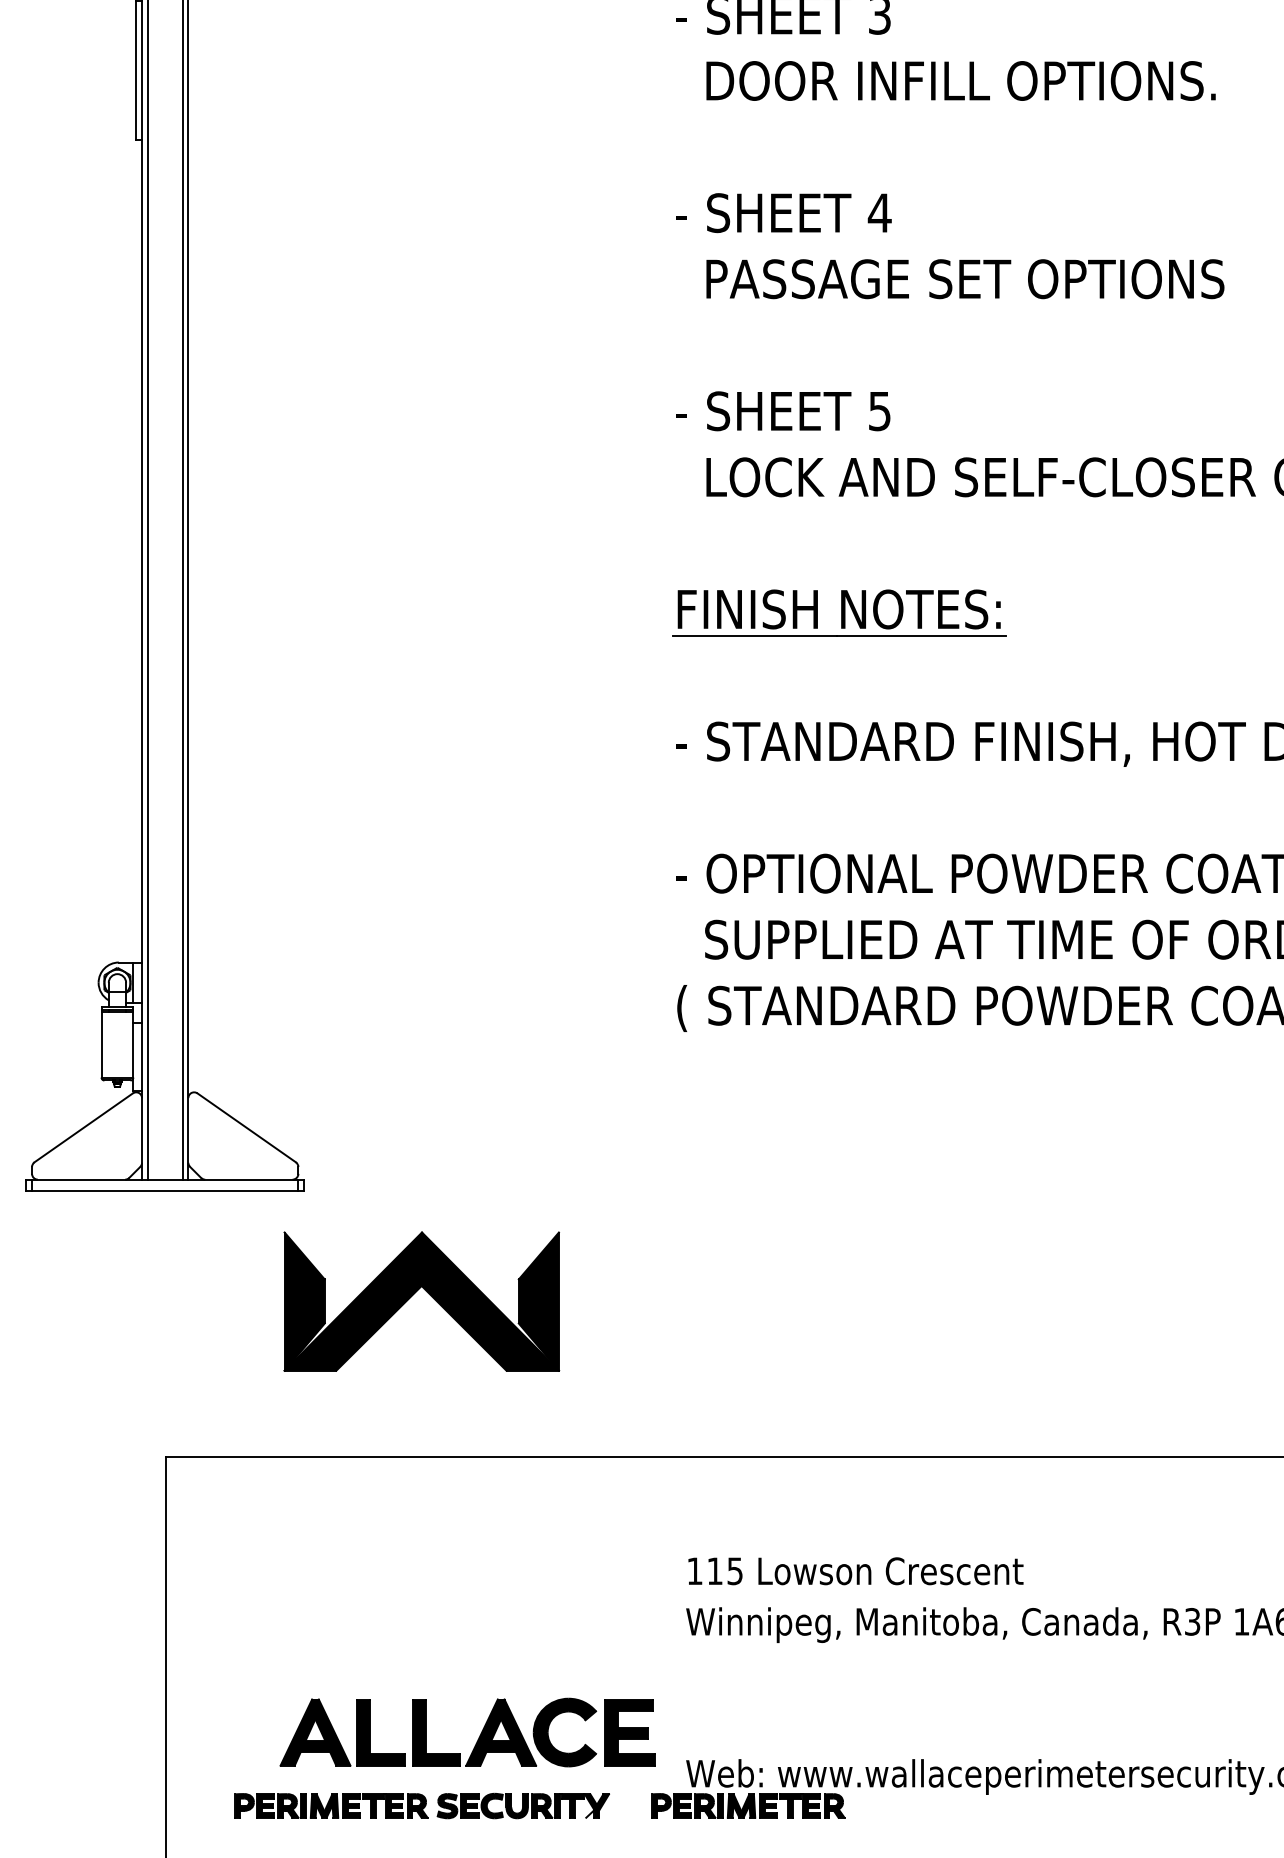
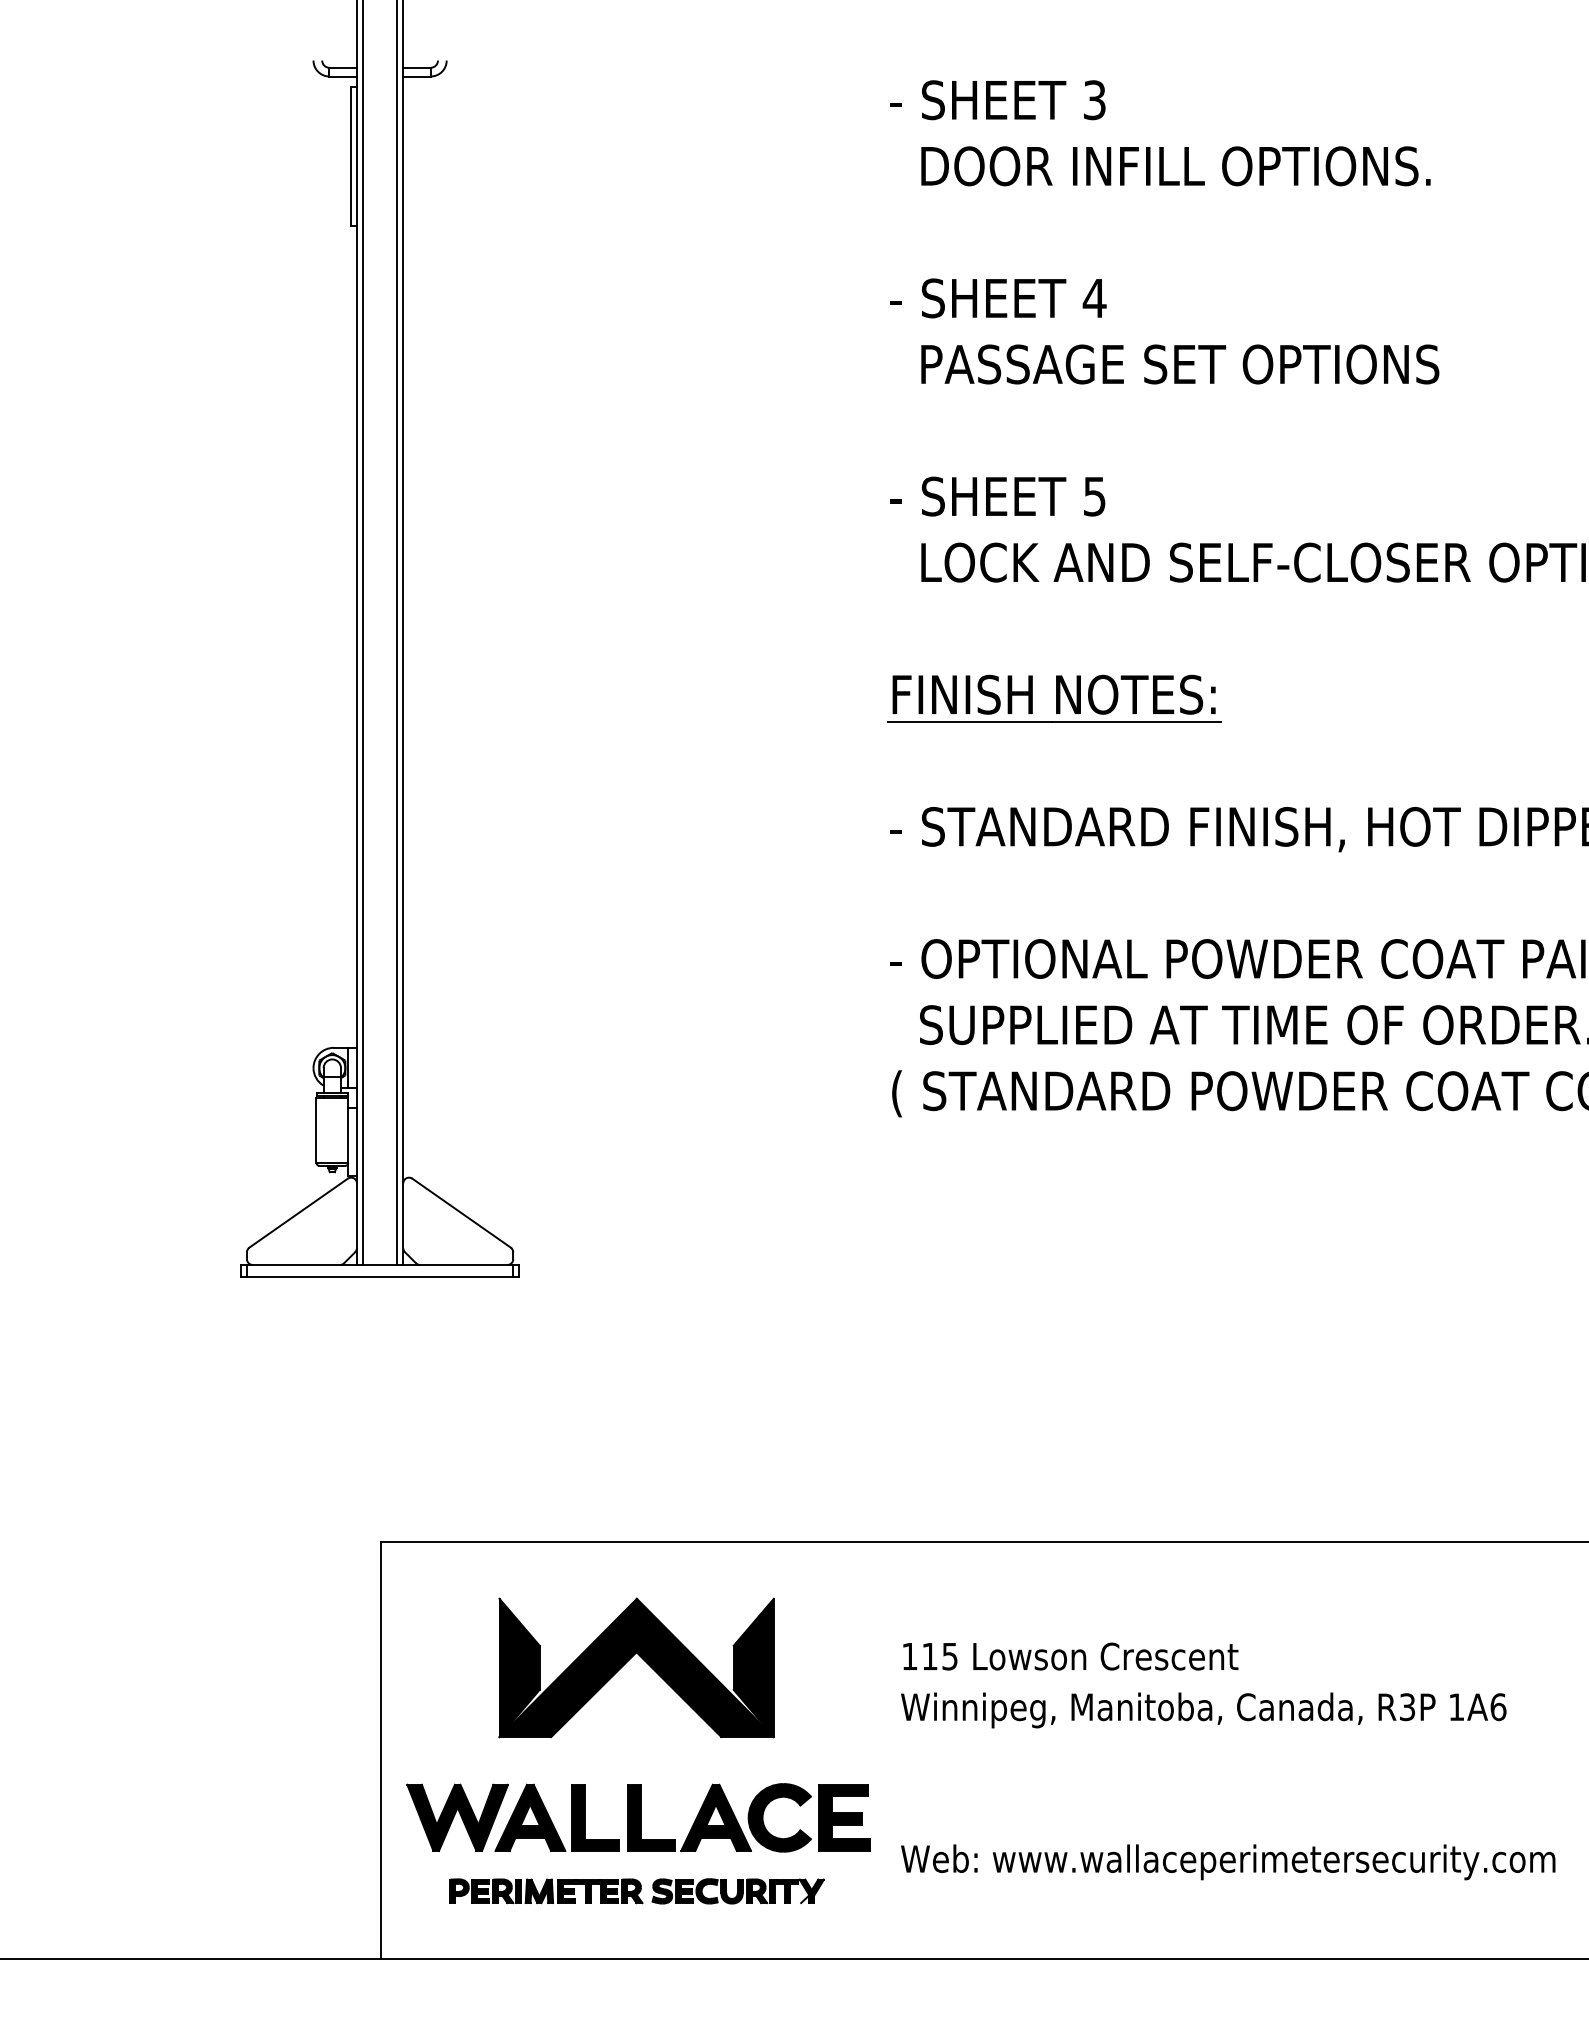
part: (414, 1294) -> (629, 1660), moved
part: (242, 1732) -> (457, 1817), added
part: (748, 1806) -> (963, 1891), removed

